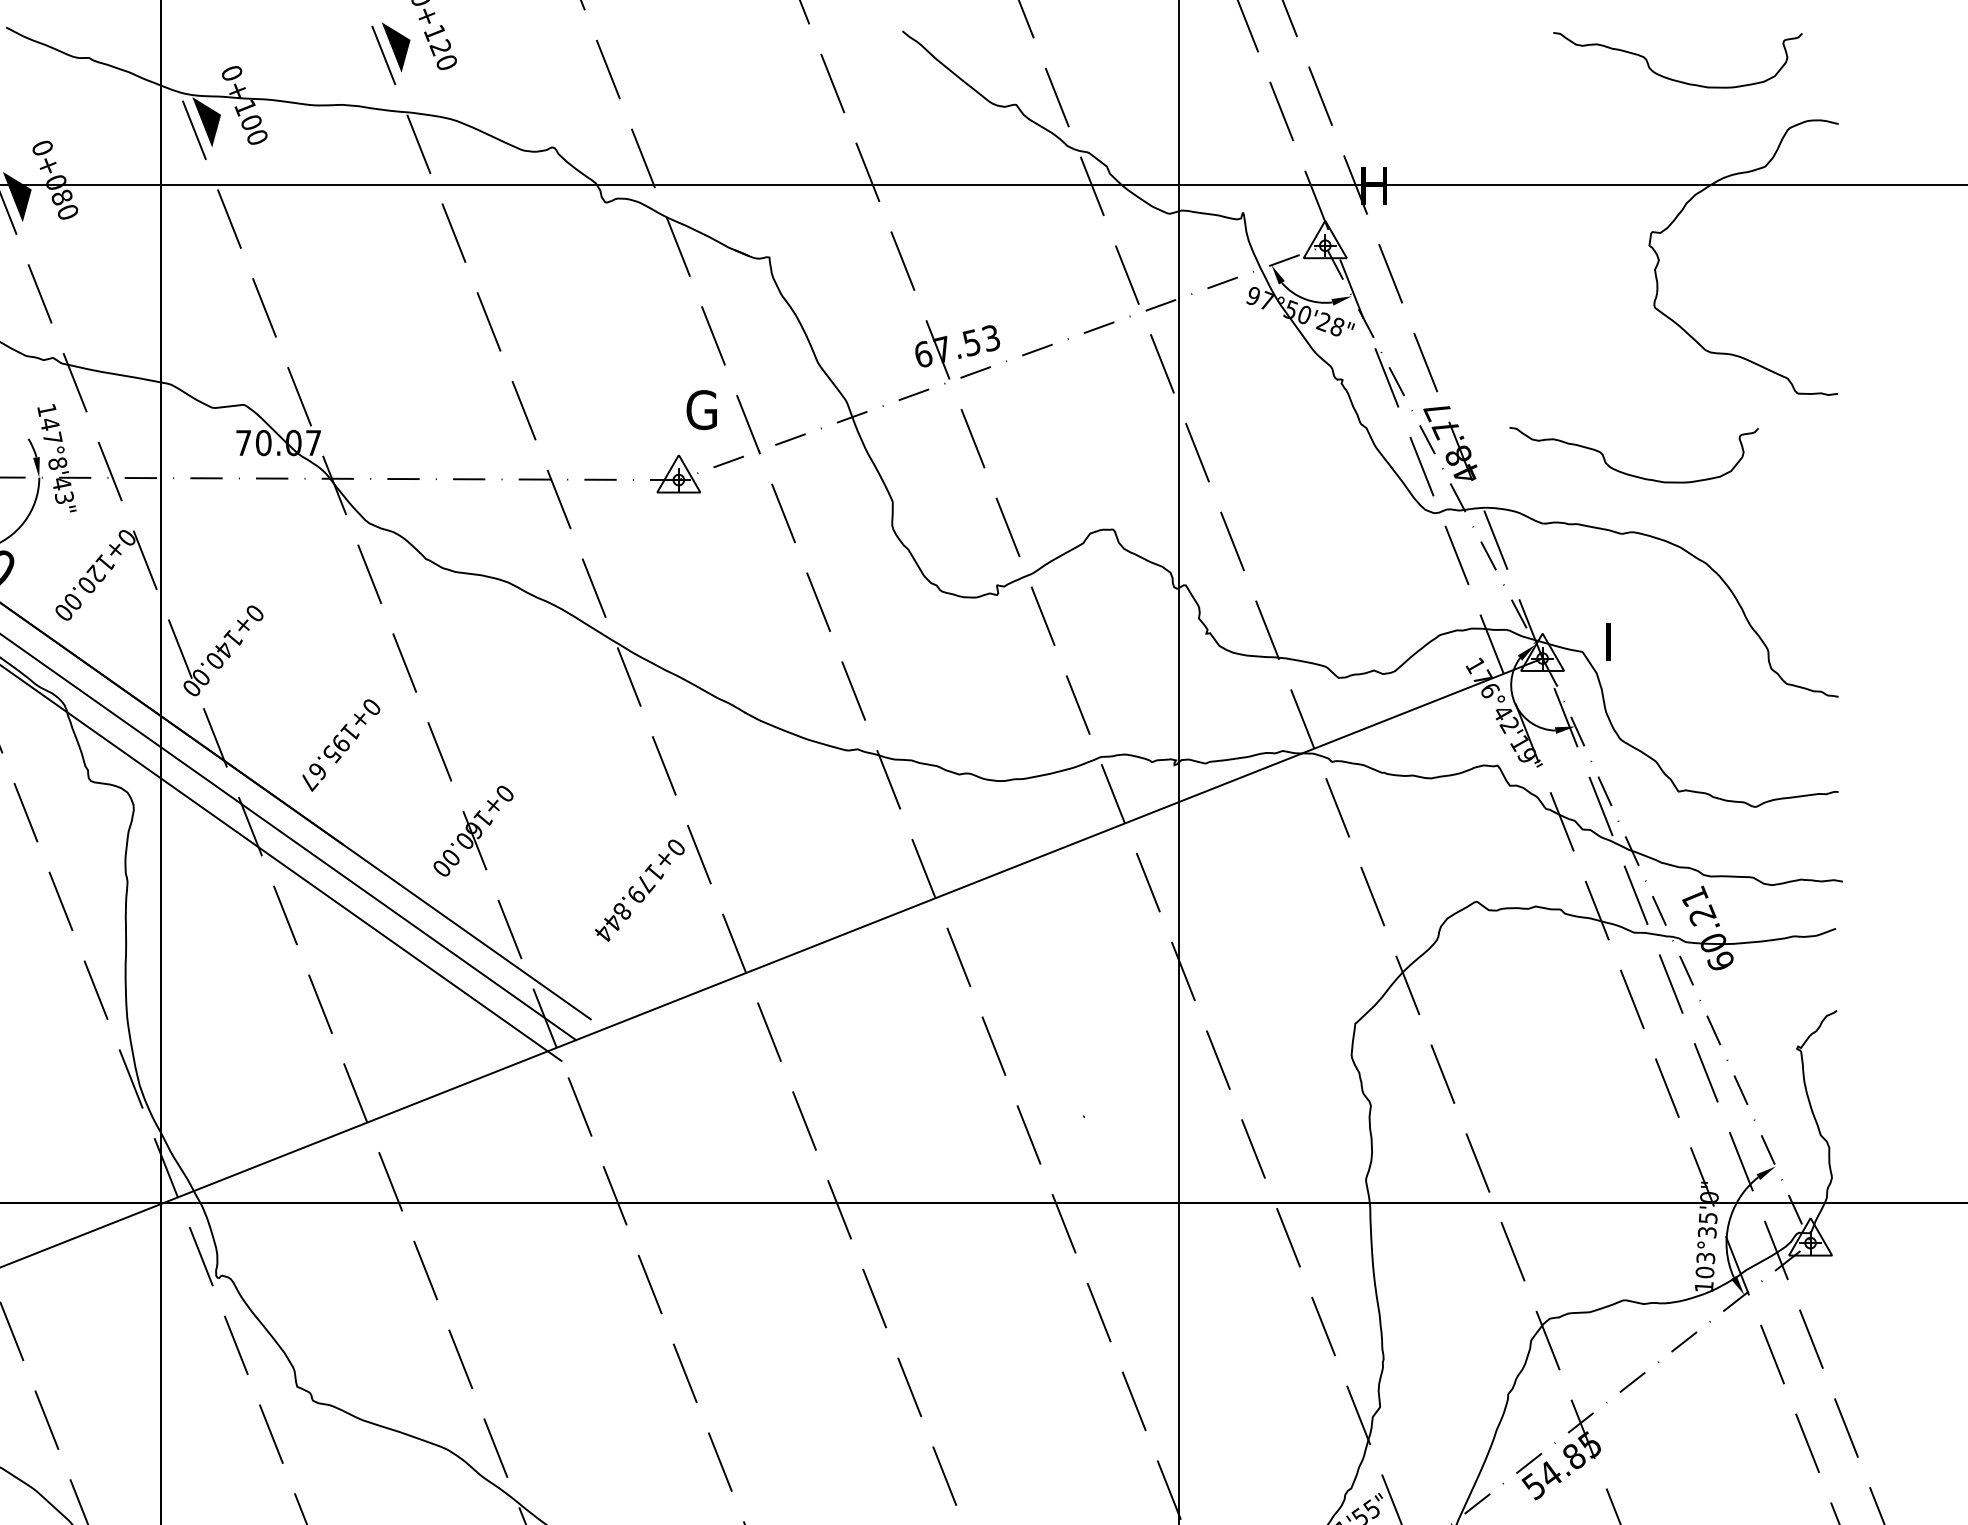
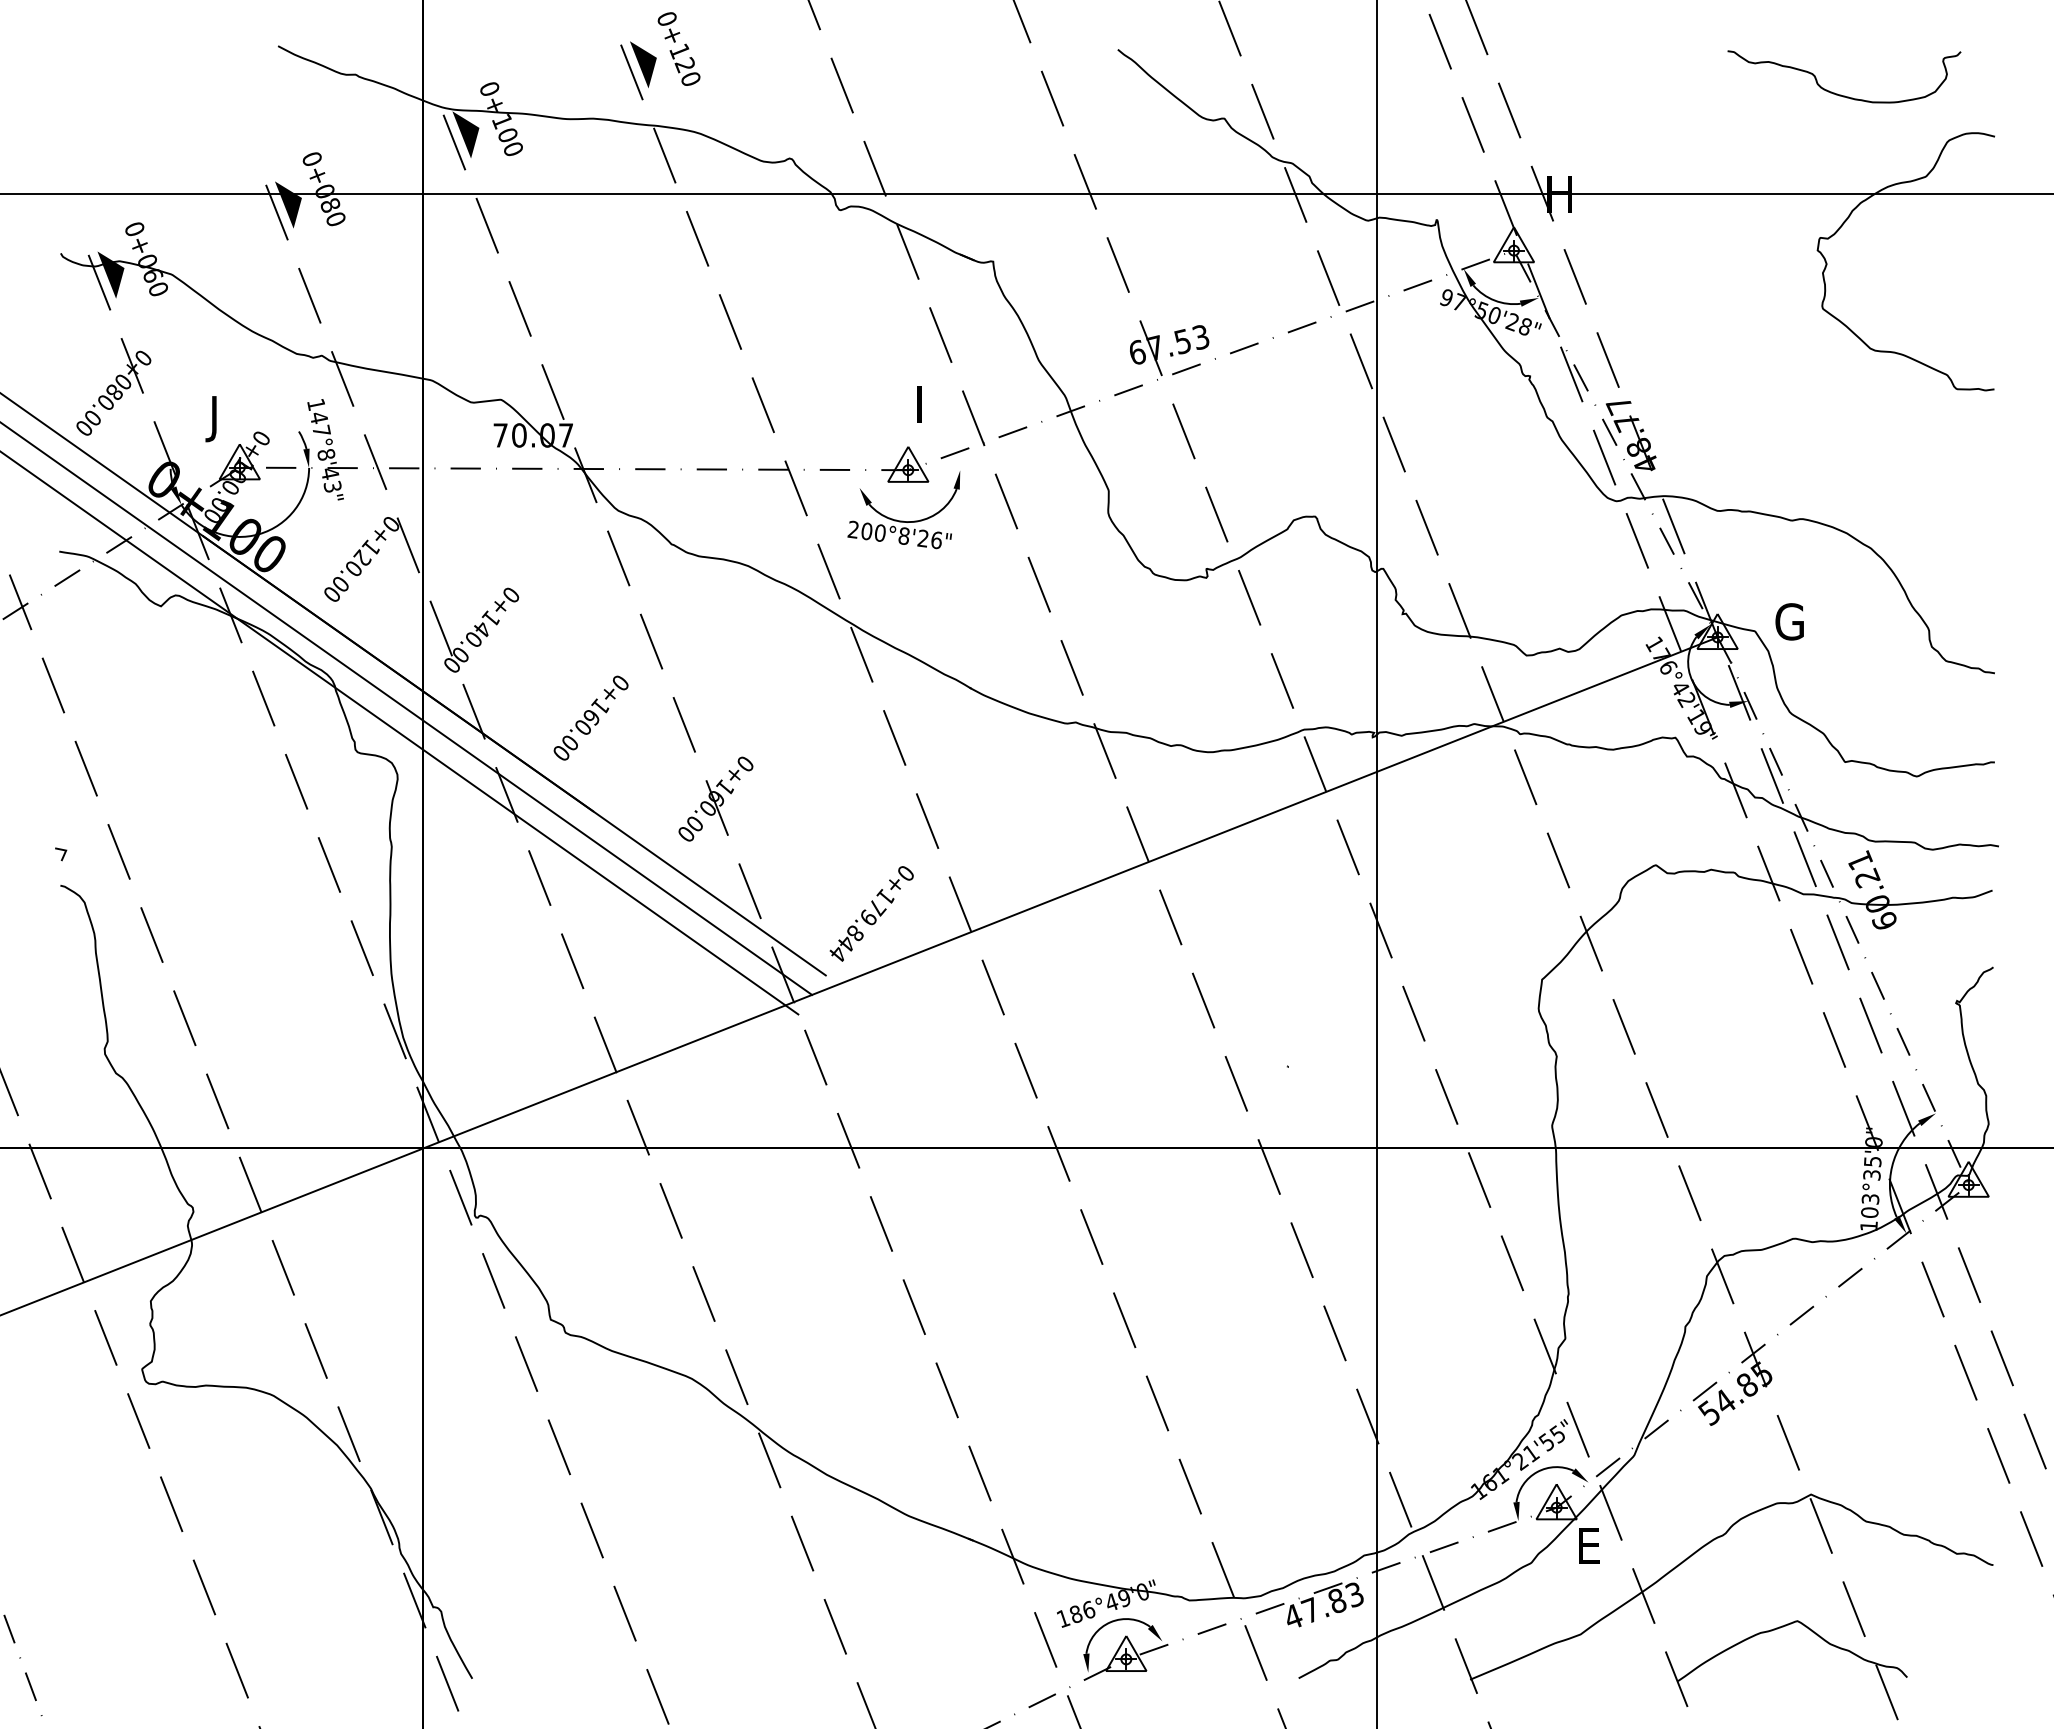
text: (701, 409) -> (929, 404), G -> I
curve: (1631, 473) -> (1800, 464), removed
part: (673, 533) -> (903, 520), added
text: (1619, 641) -> (1789, 621), I -> G
text: (324, 763) -> (576, 735), 0+195.67 -> 0+160.00
text: (639, 890) -> (871, 913), moved

